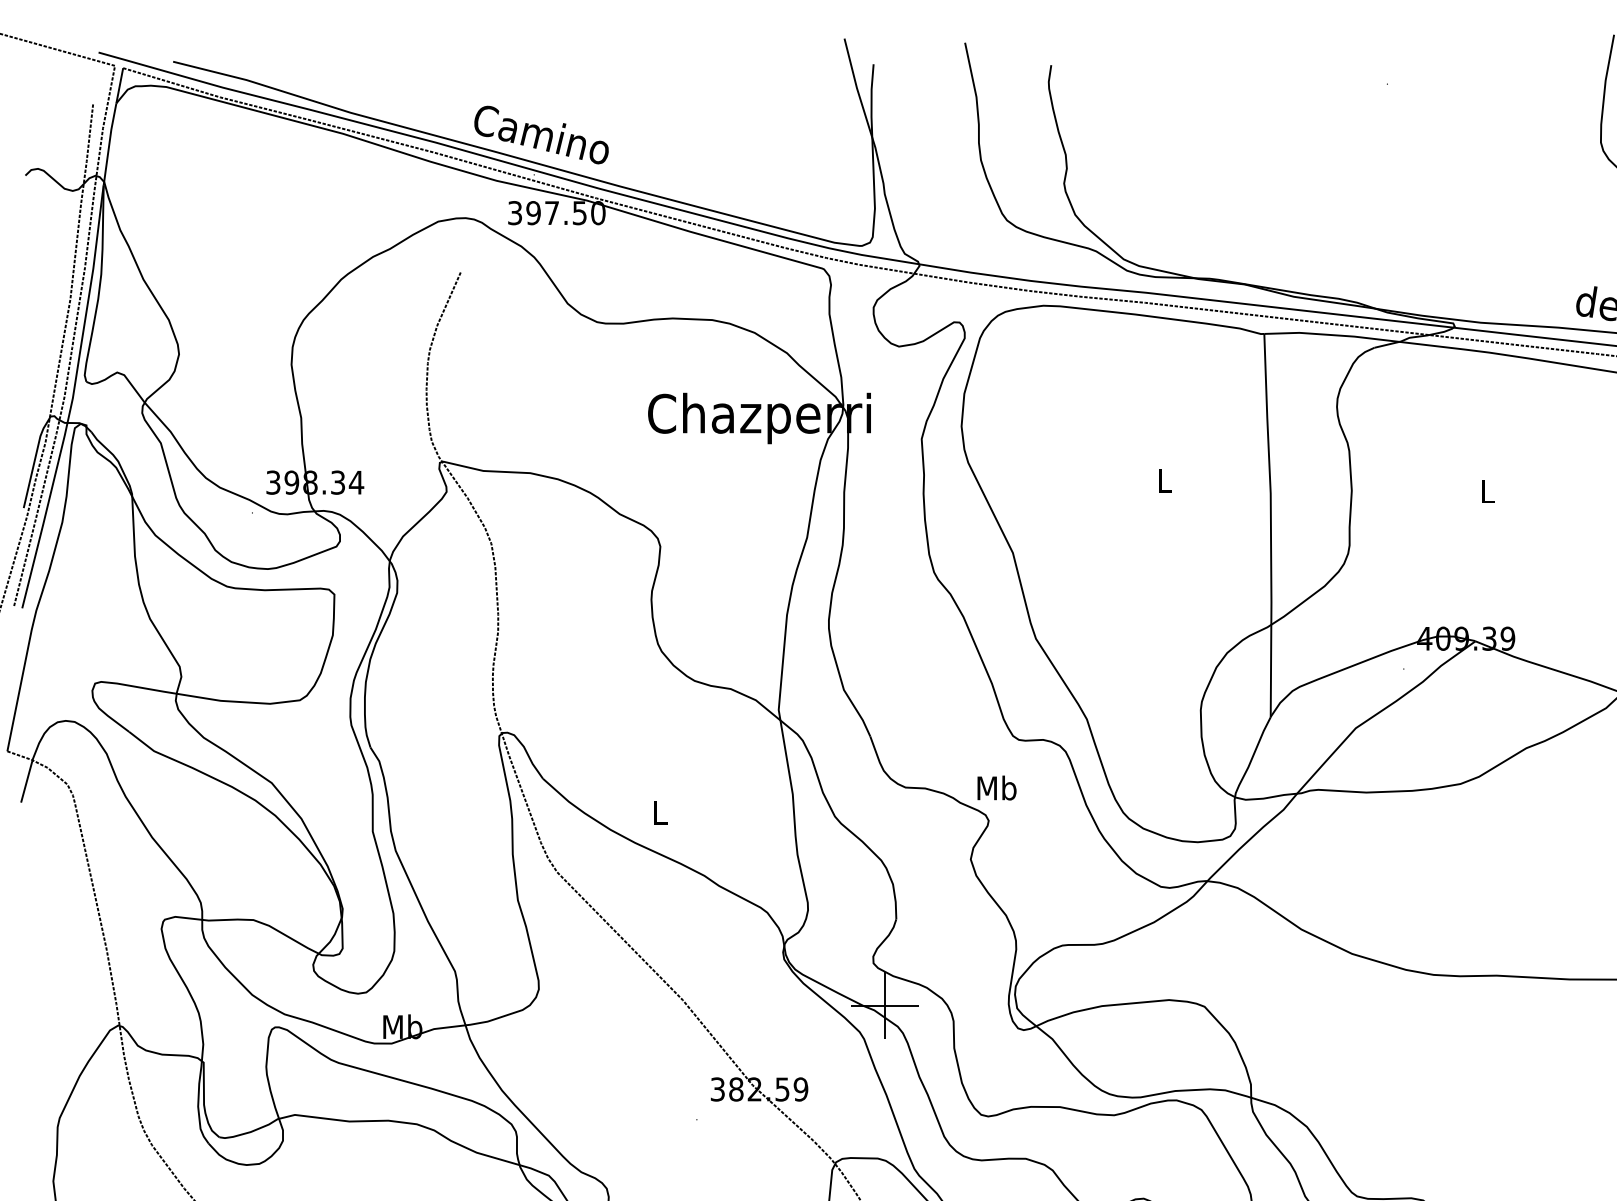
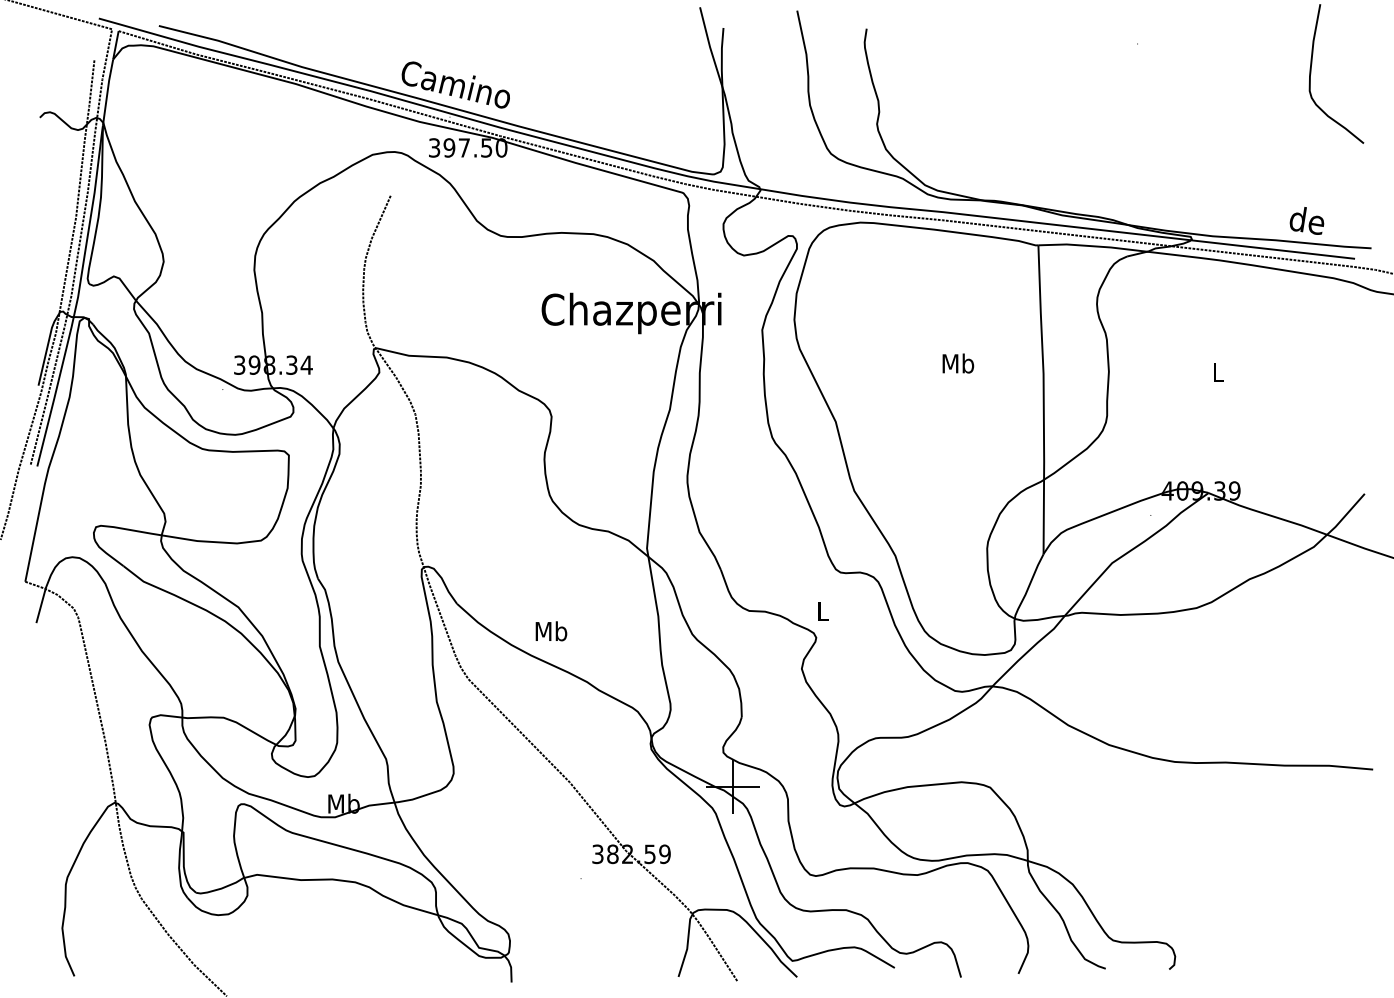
text: (1165, 480) -> (958, 363), L -> Mb
text: (996, 788) -> (822, 611), Mb -> L
text: (660, 813) -> (551, 631), L -> Mb

